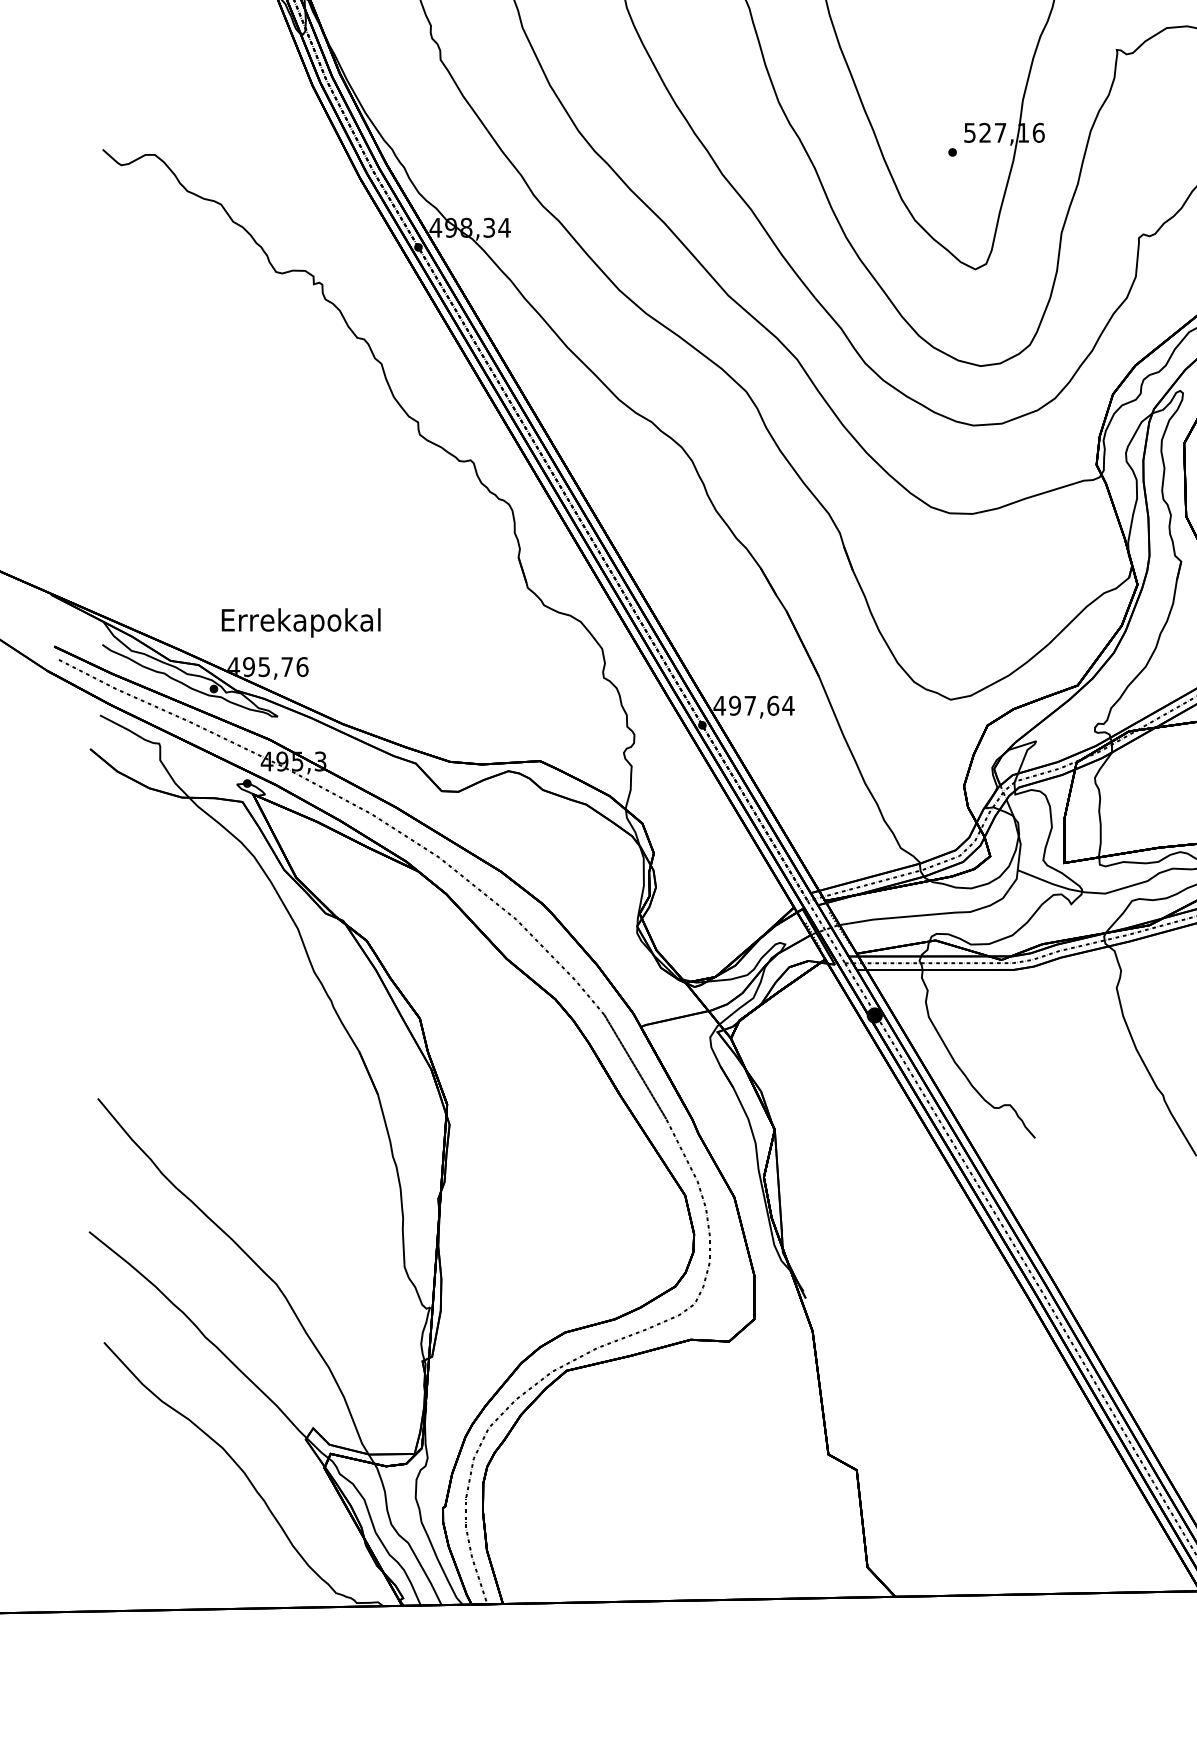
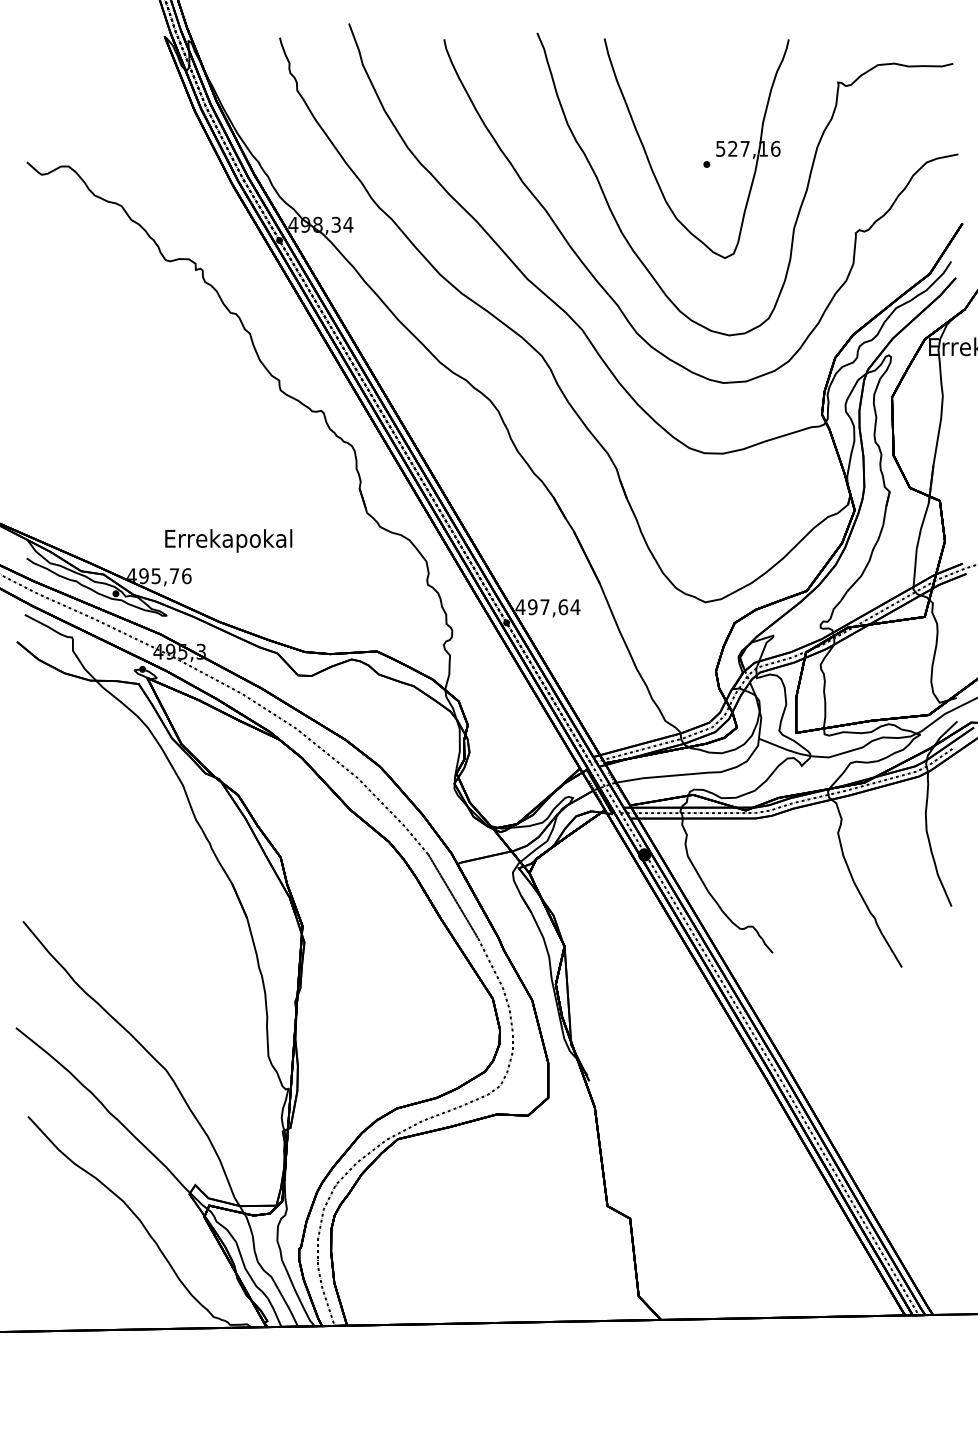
text: (300, 622) -> (228, 540), moved

